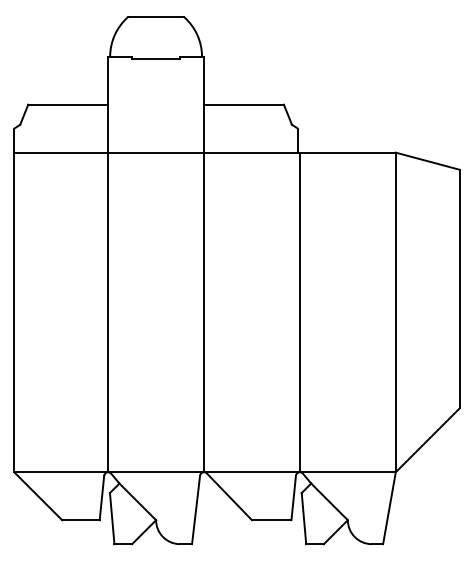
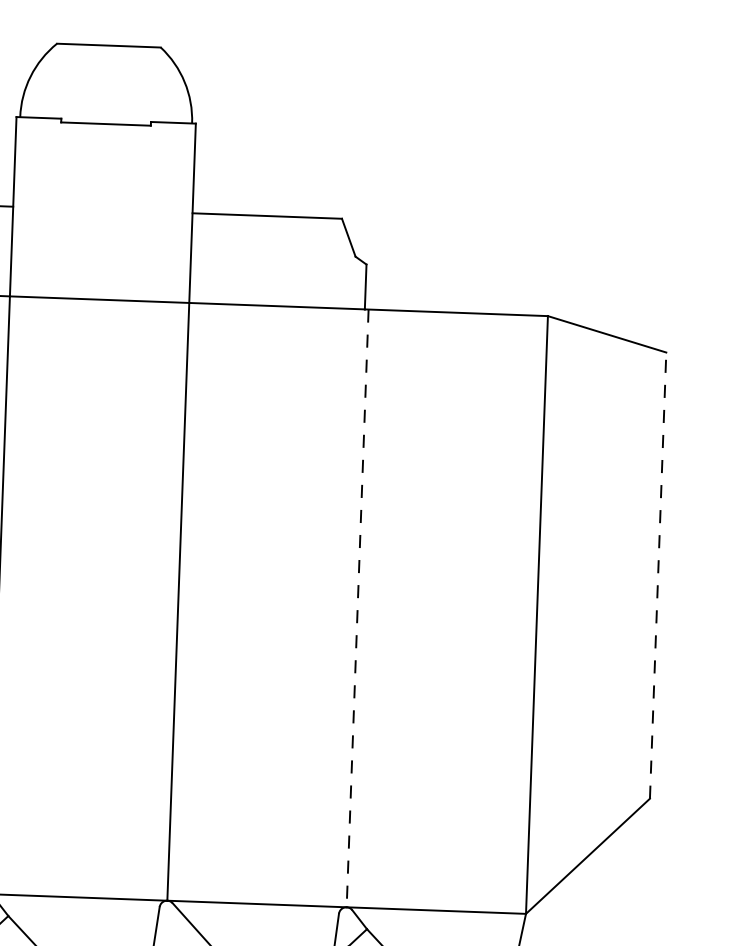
line: (459, 288) -> (657, 574), solid -> dashed
line: (299, 312) -> (356, 608), solid -> dashed

